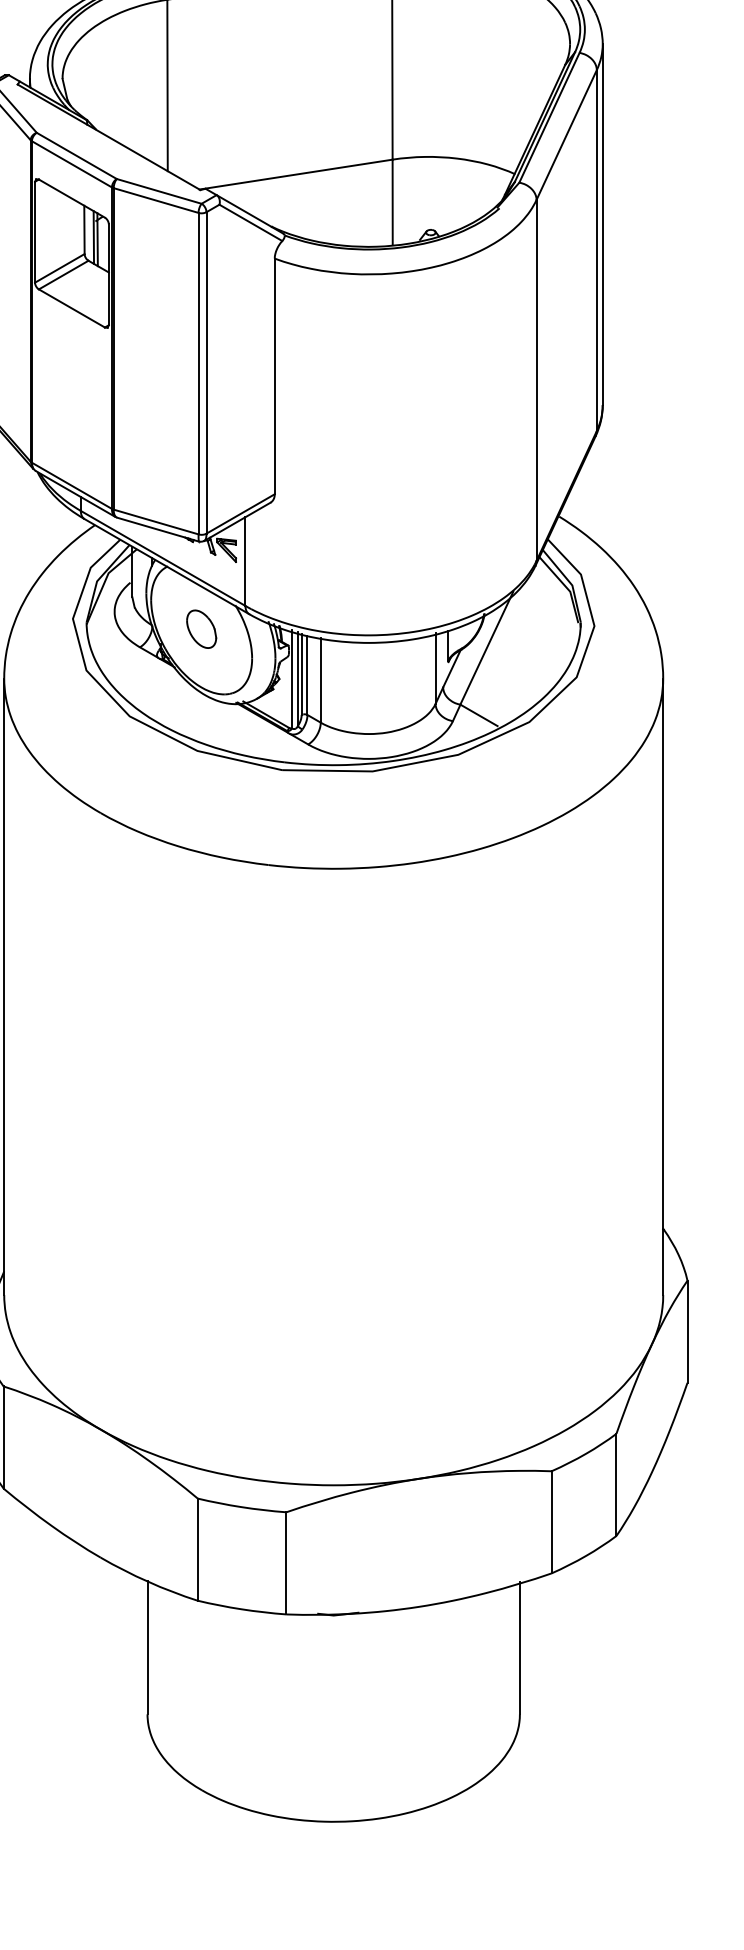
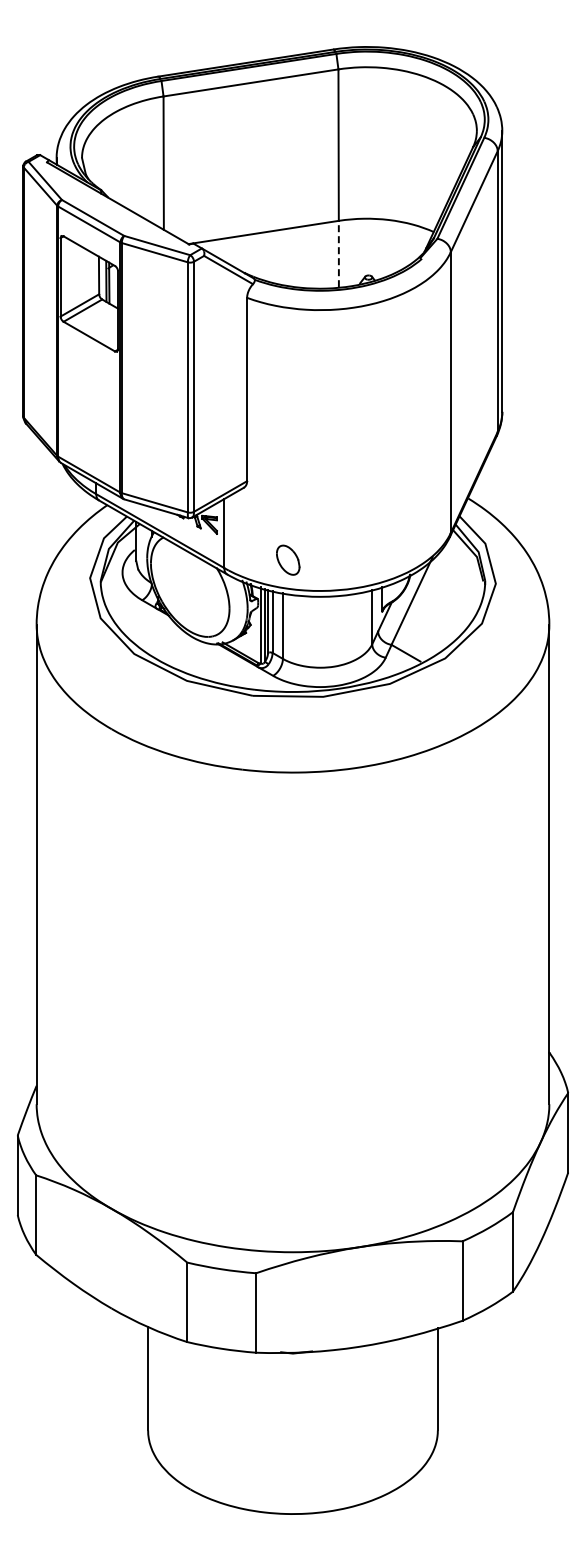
line: (392, 201) -> (338, 253), solid -> dashed
part: (201, 628) -> (288, 559), moved

